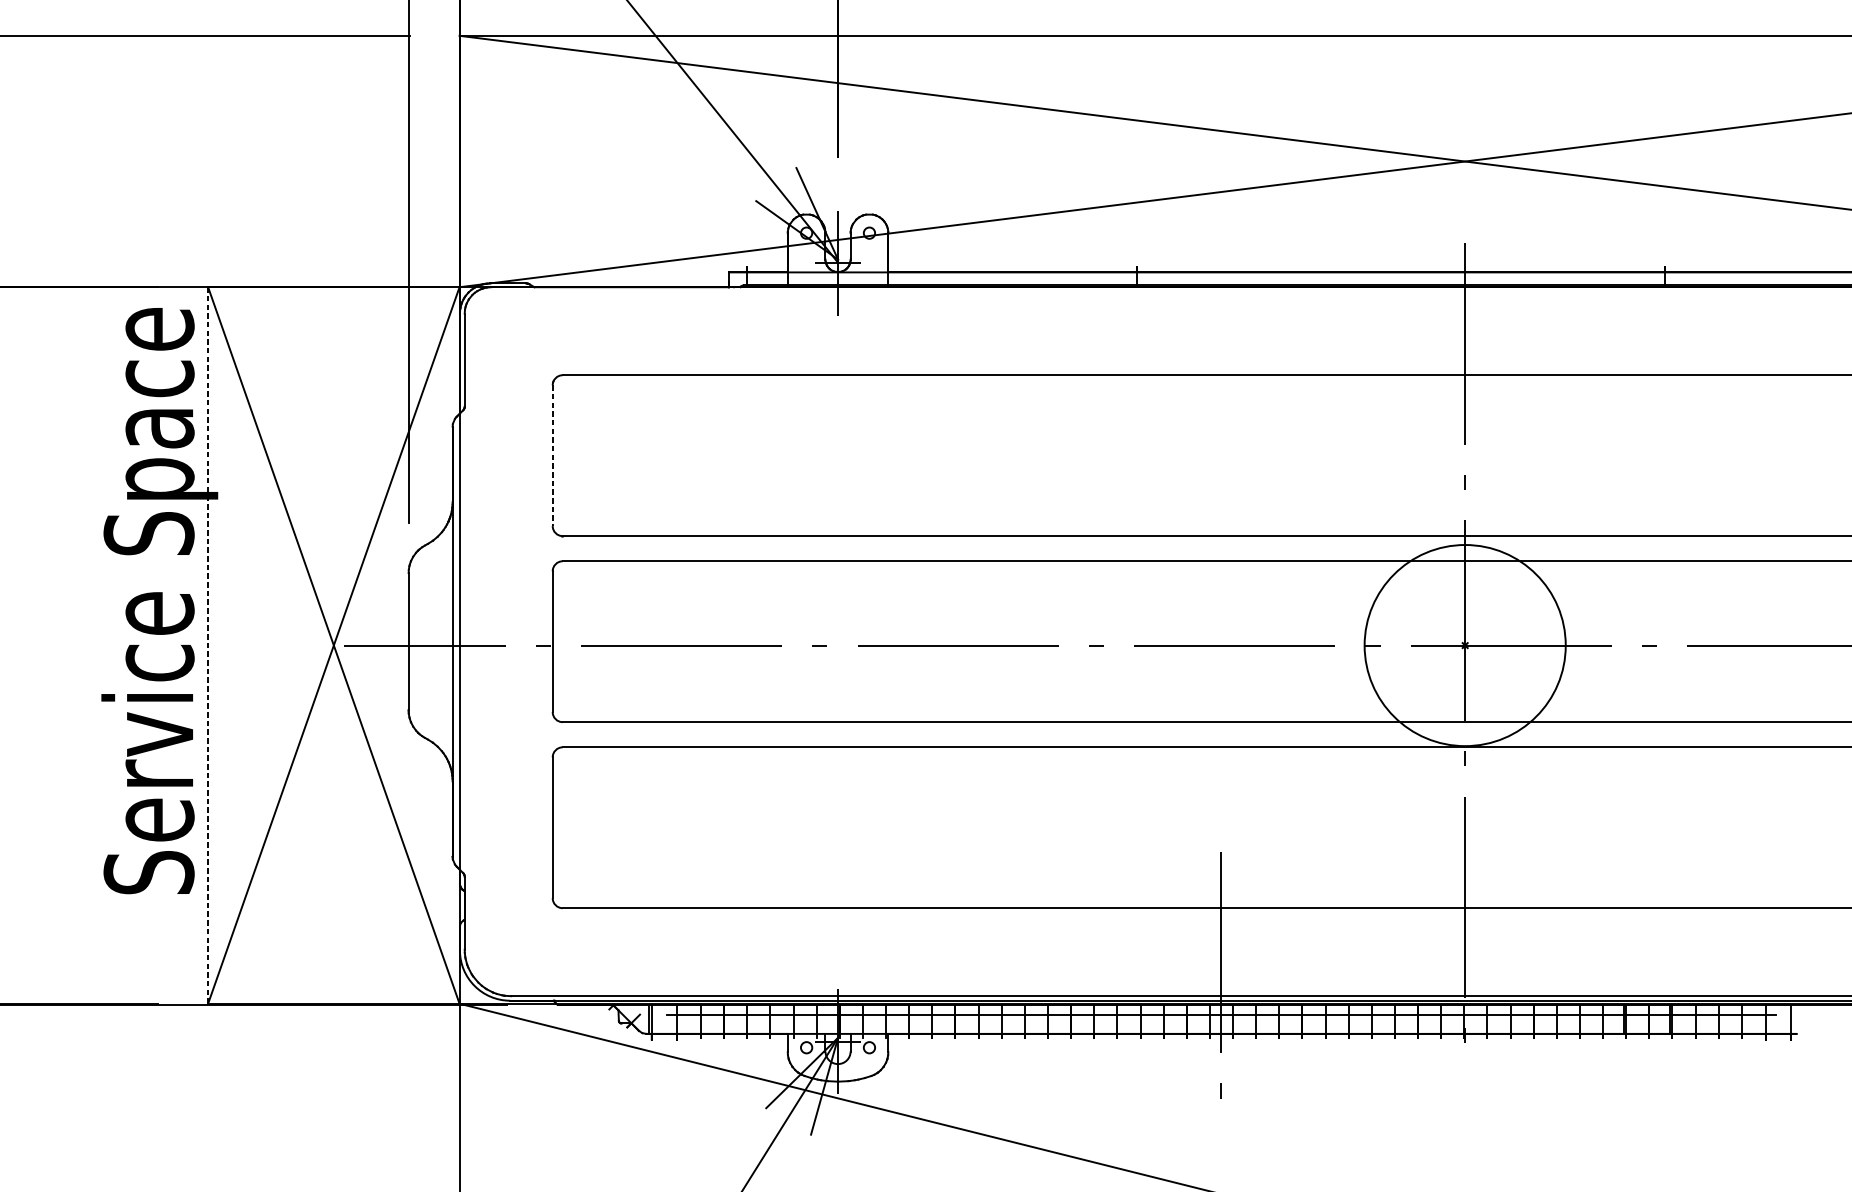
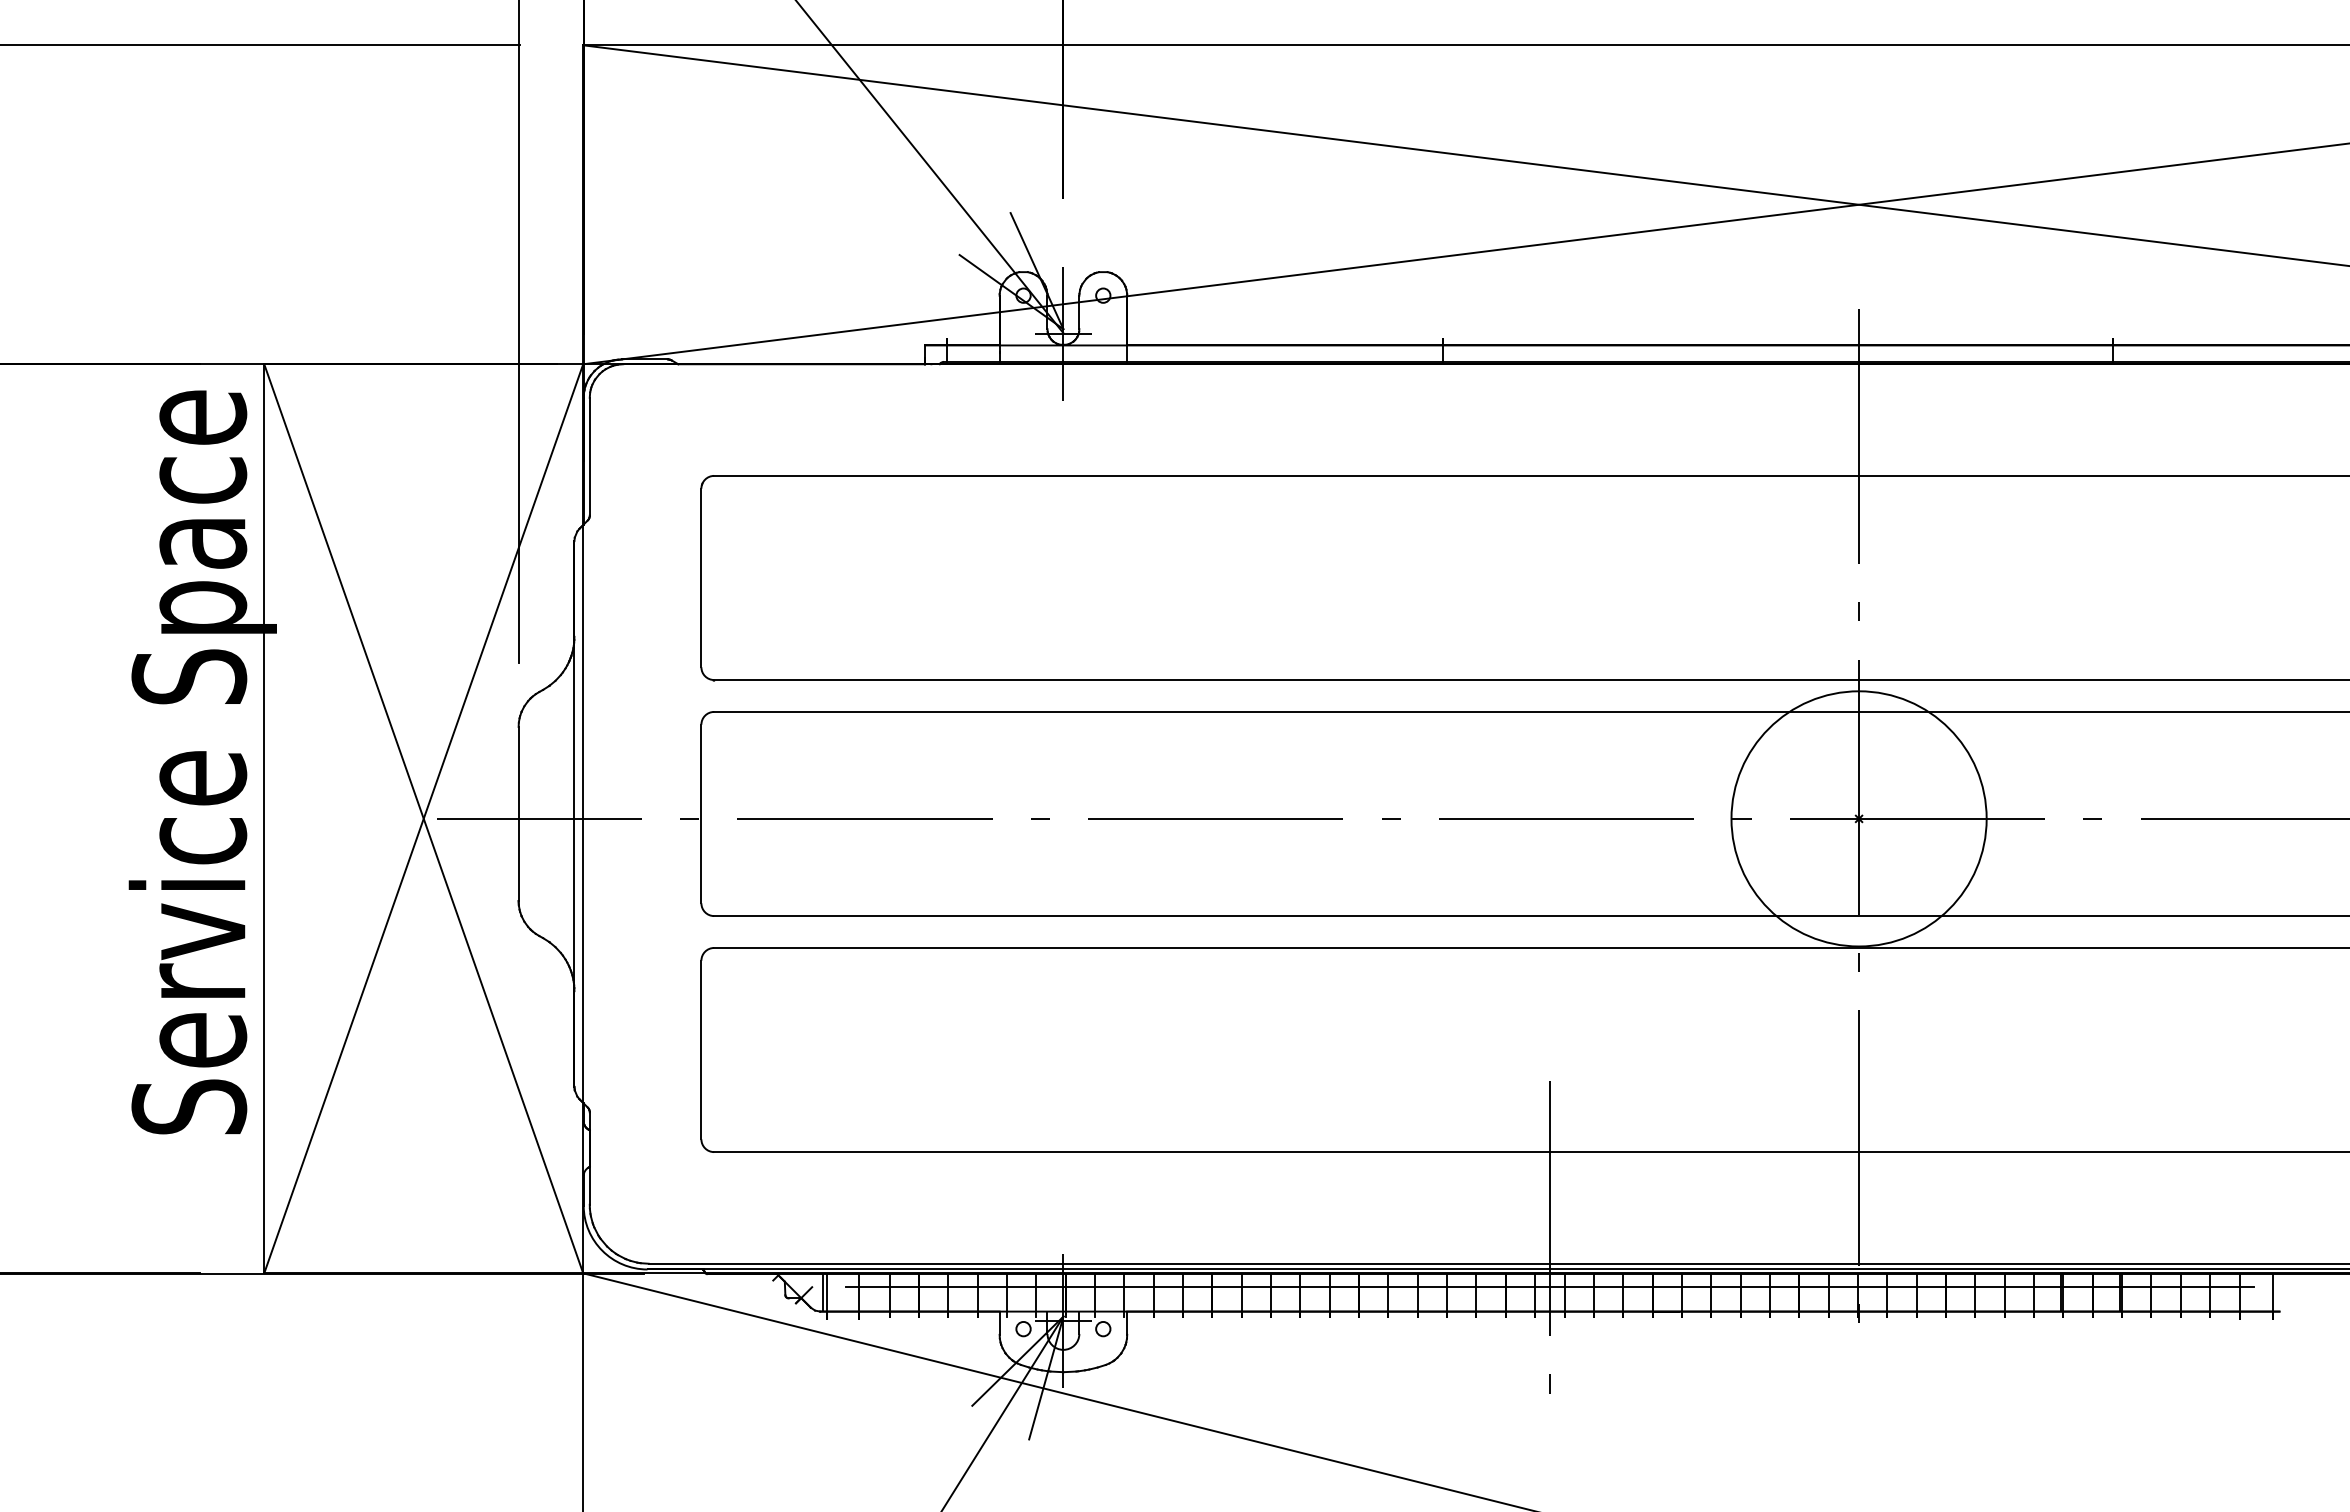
line: (552, 456) -> (701, 578), dashed -> solid
line: (208, 645) -> (264, 818), dashed -> solid

